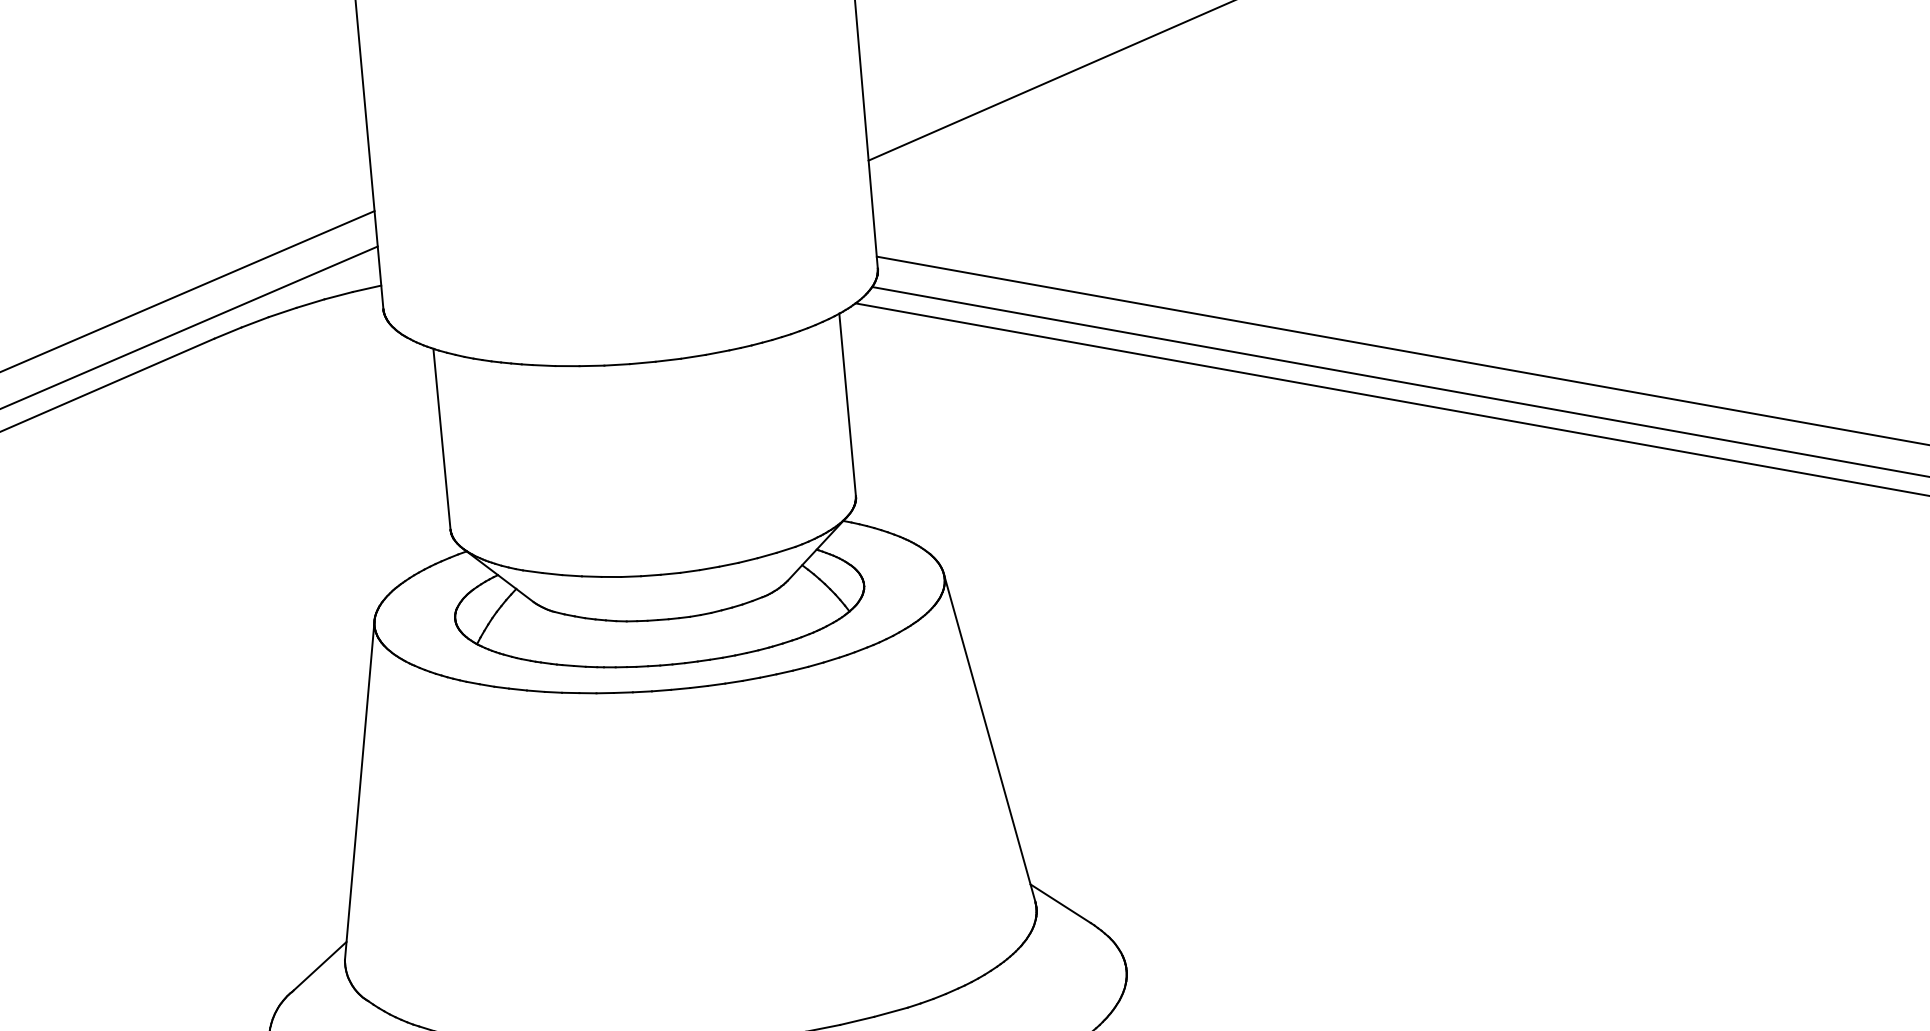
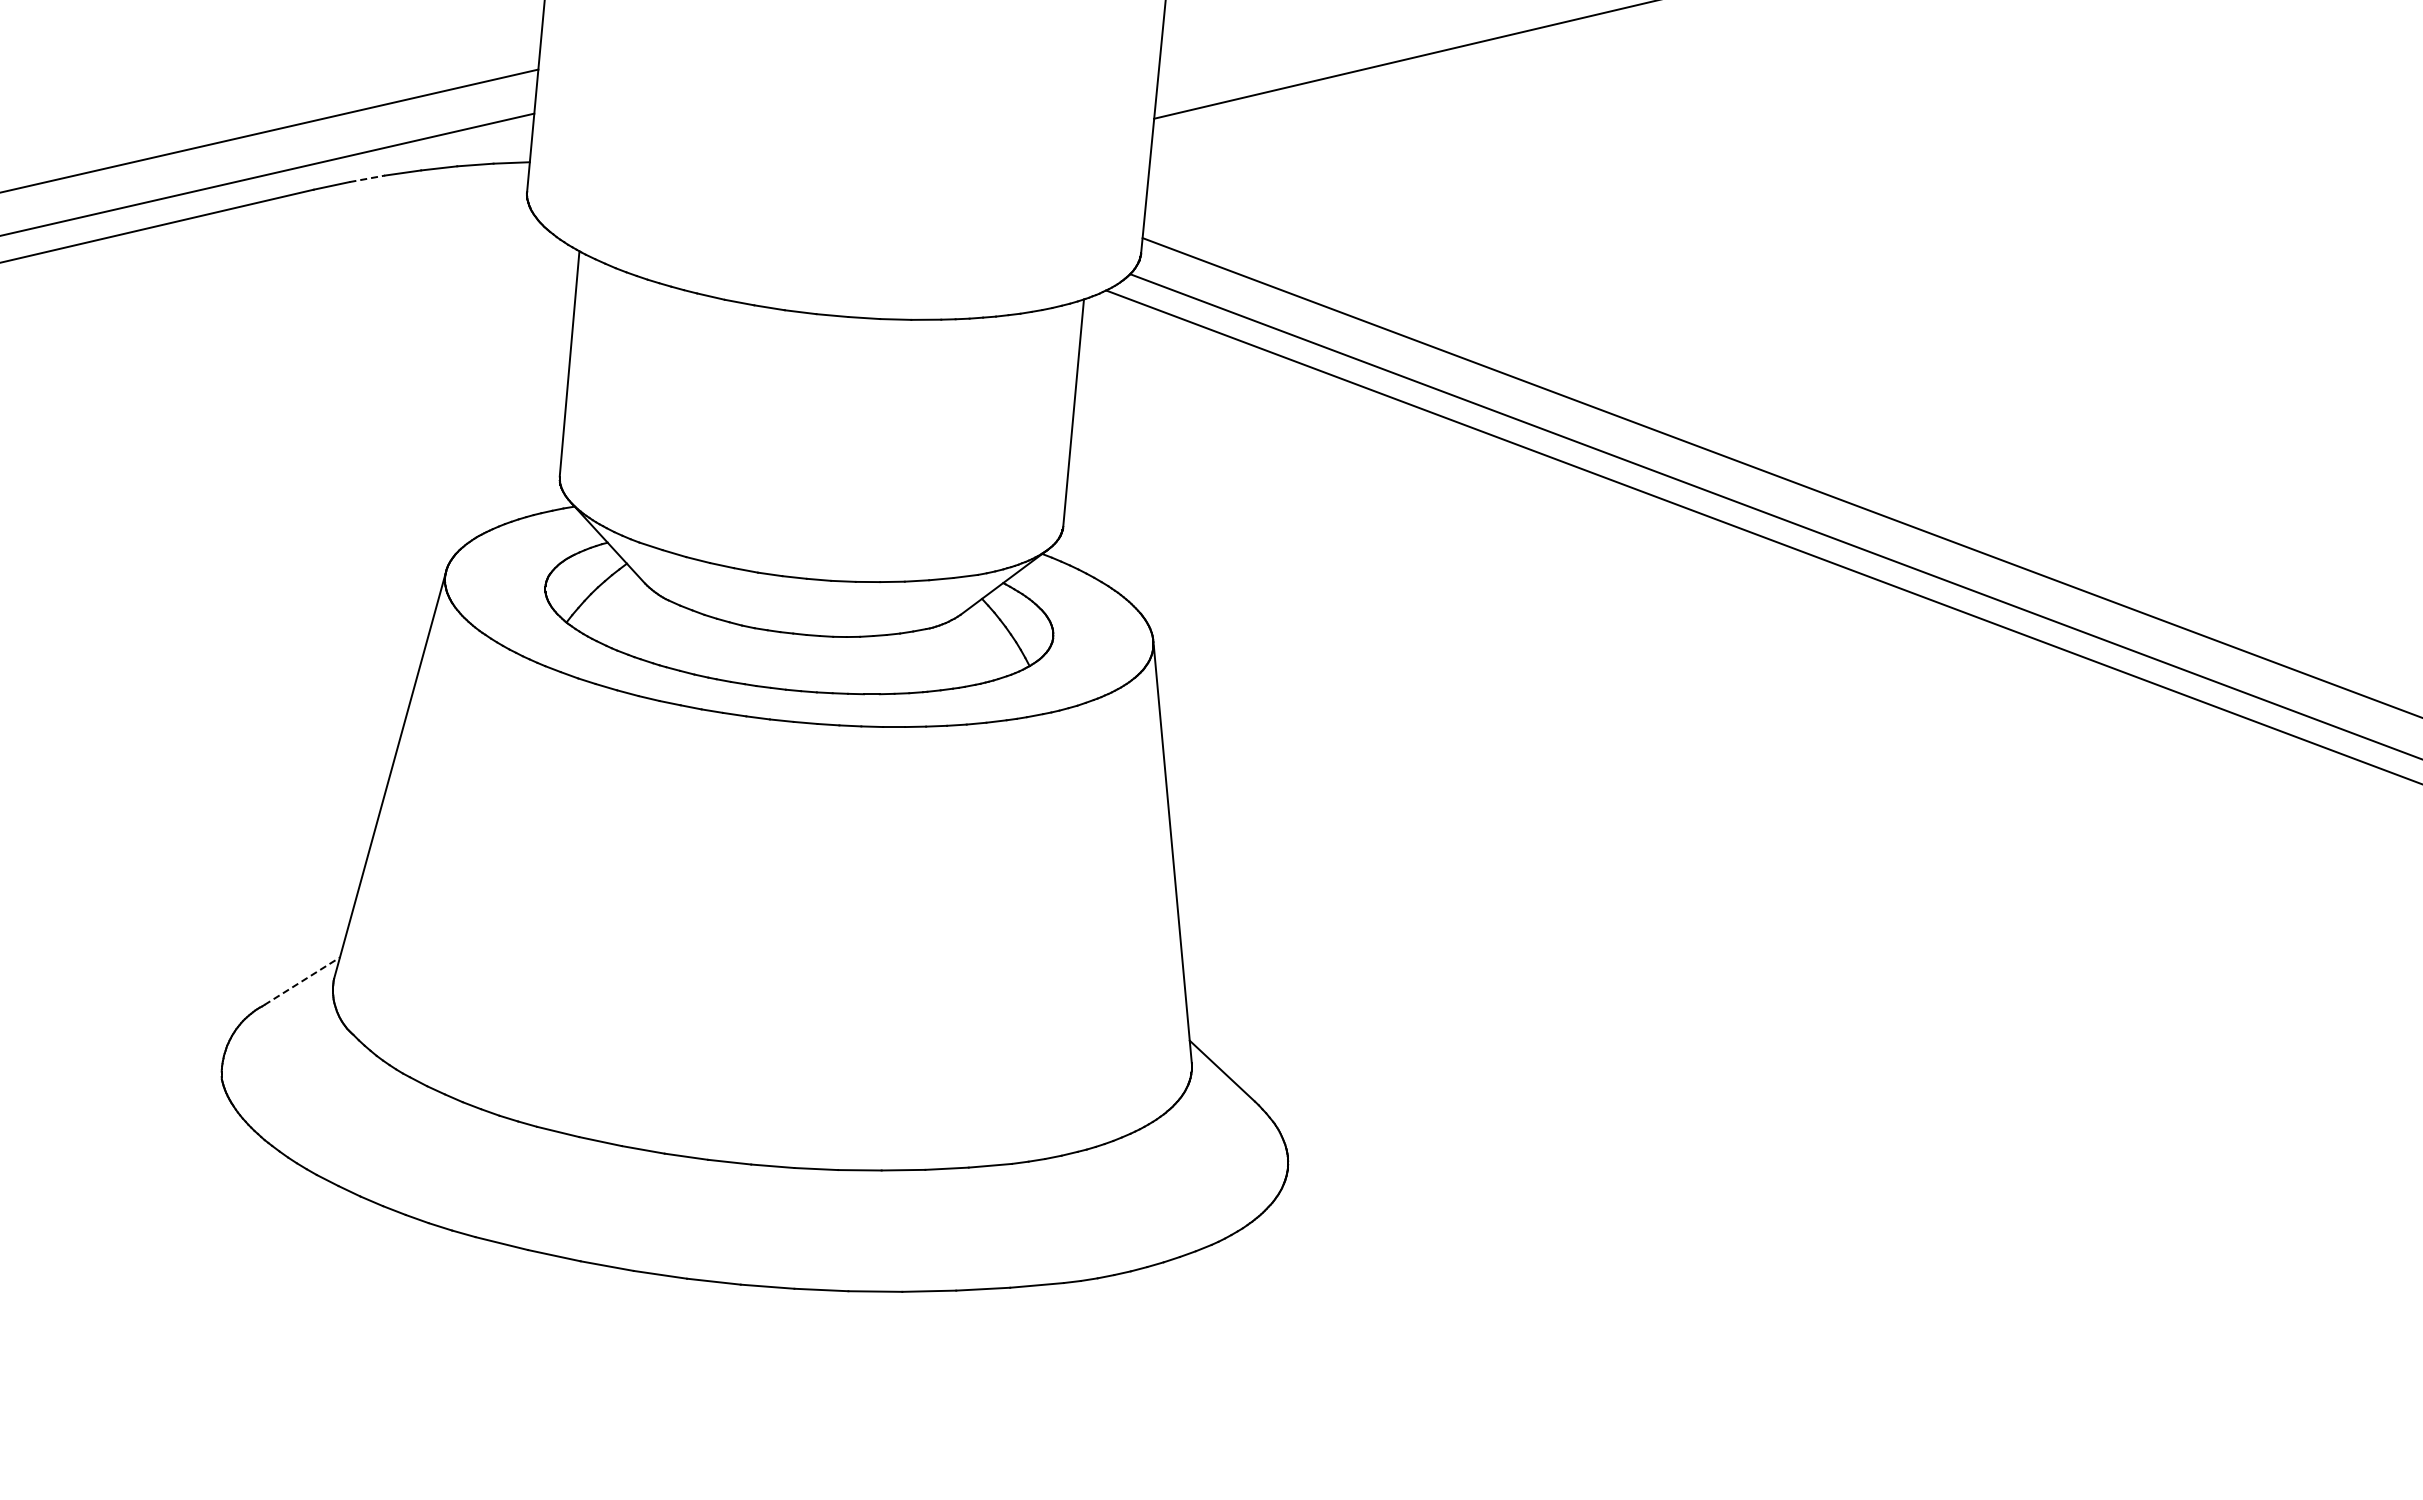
line: (255, 322) -> (367, 178), solid -> dashed
line: (320, 966) -> (302, 981), solid -> dashed

